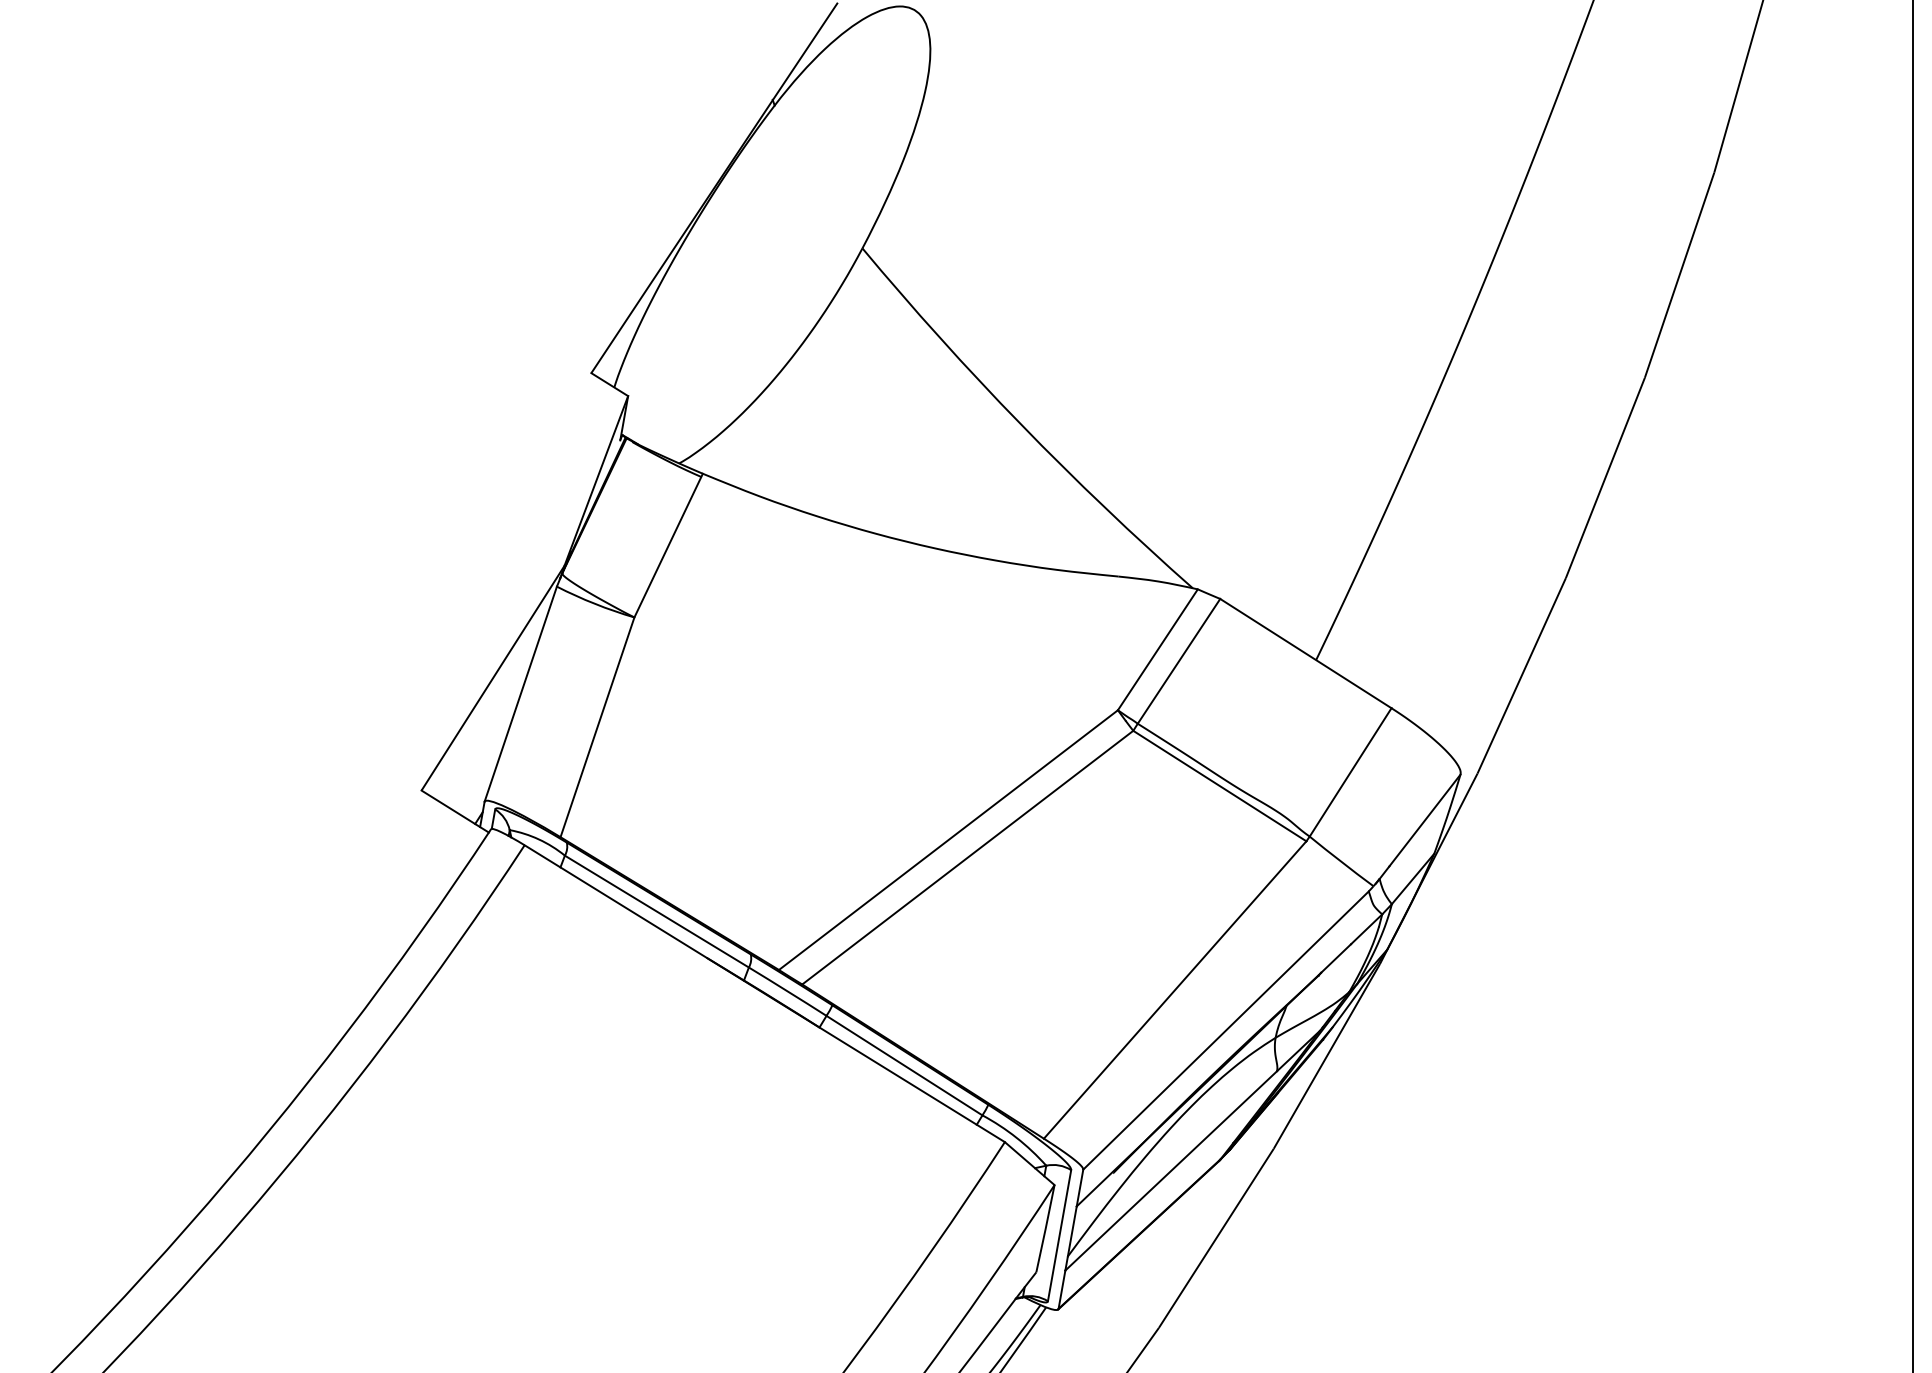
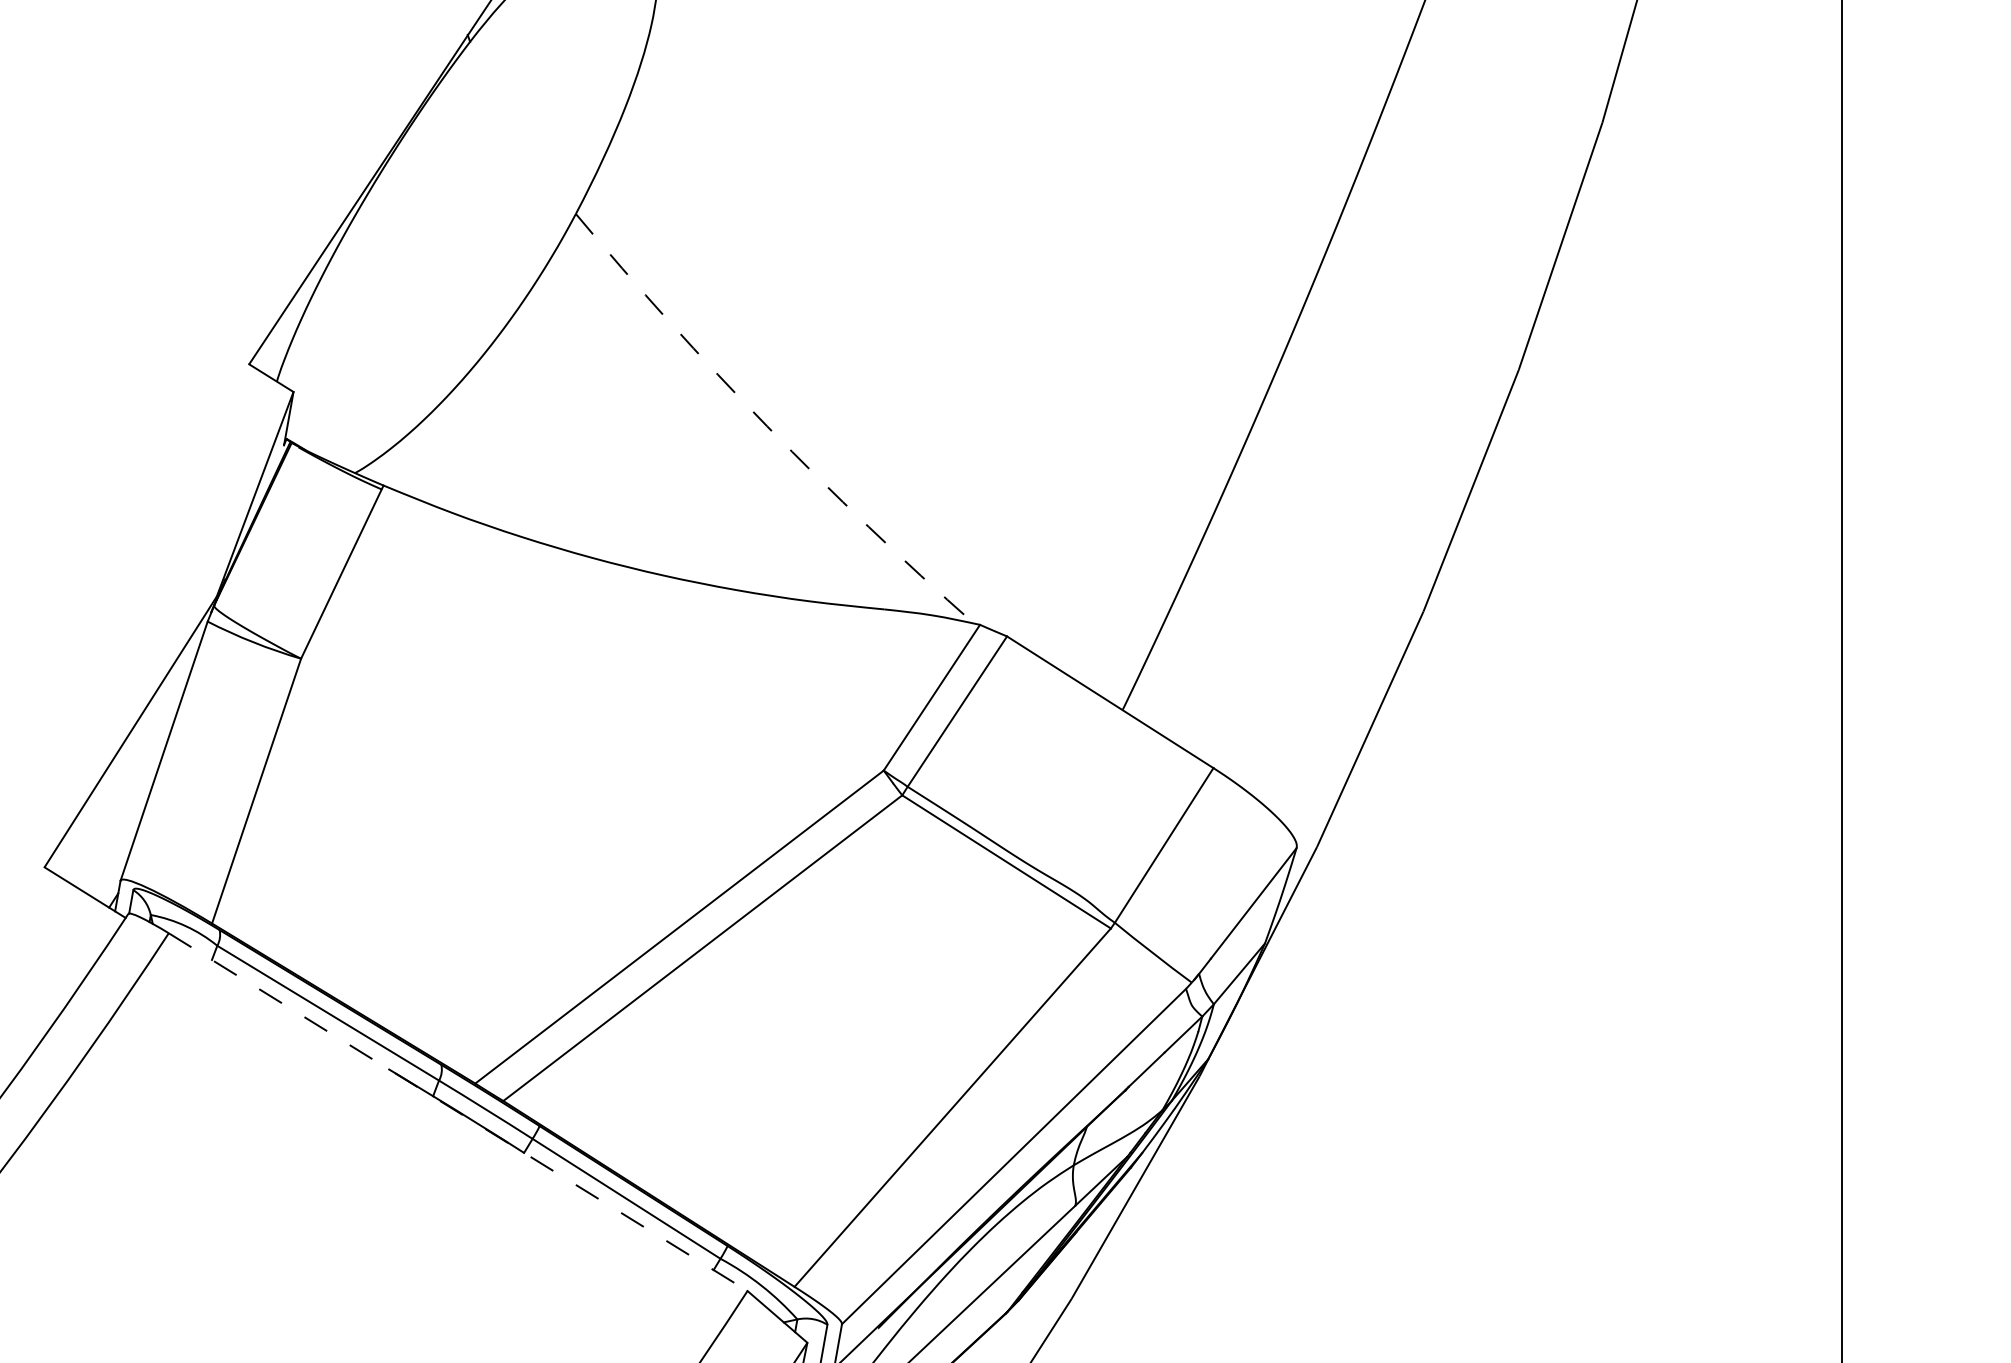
arc: (1021, 424) -> (767, 426), solid -> dashed
line: (765, 993) -> (459, 1111), solid -> dashed

